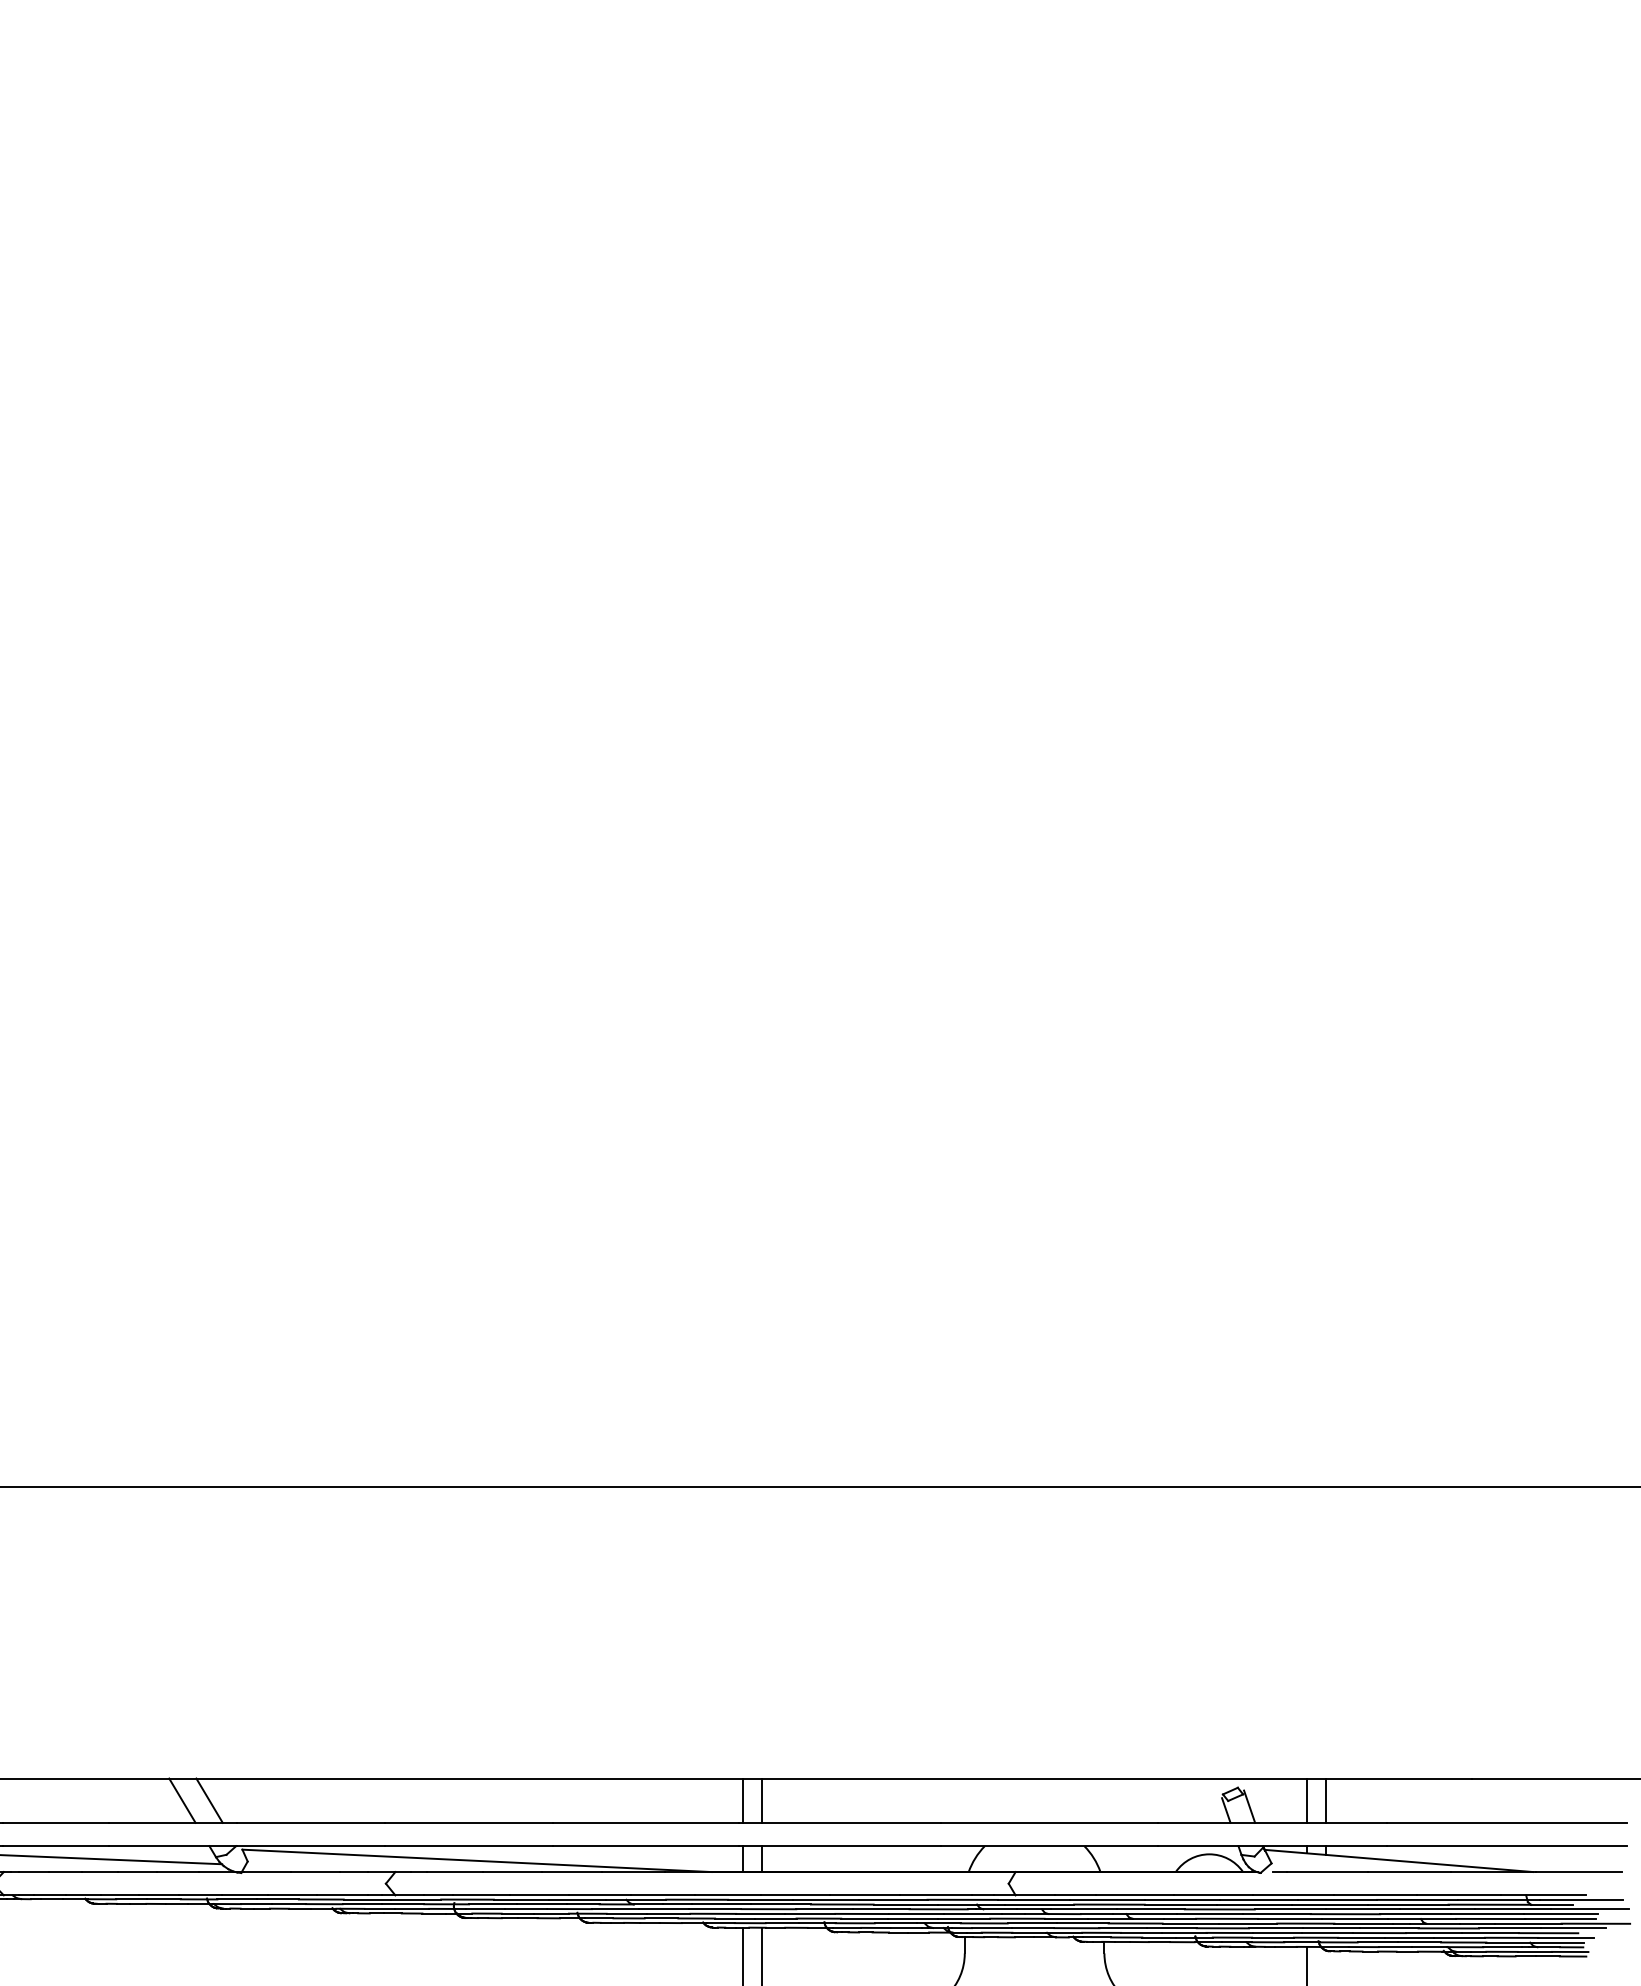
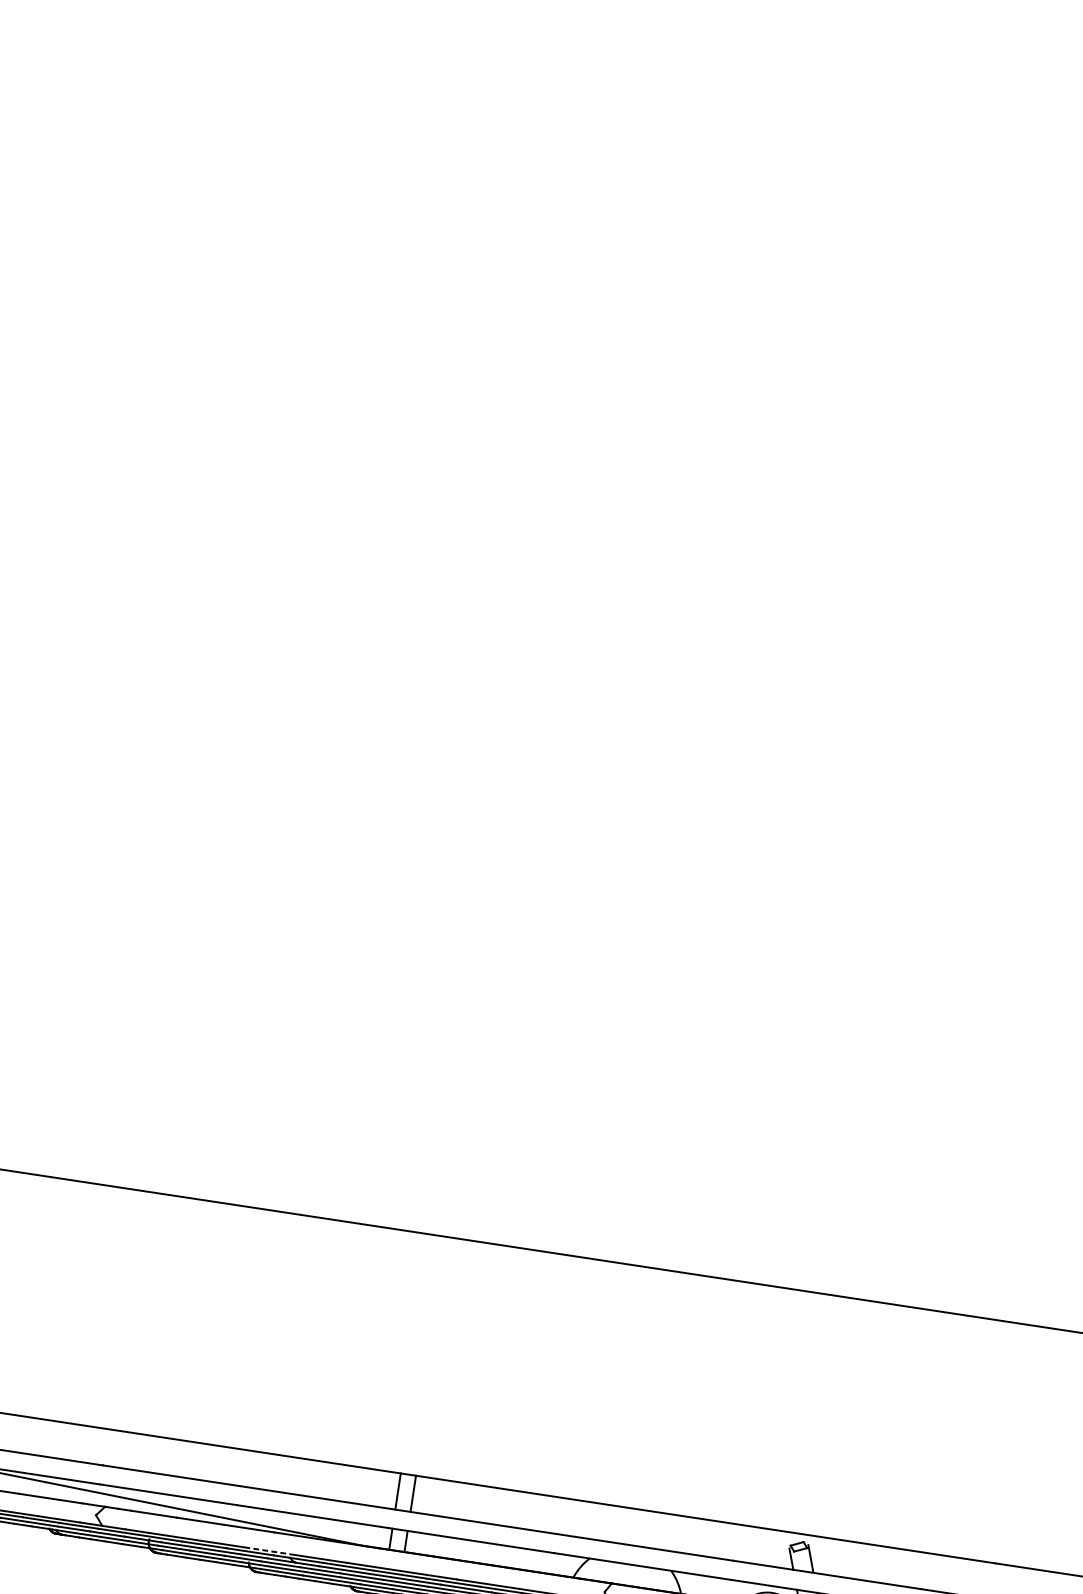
line: (1307, 1800) -> (858, 1561), removed
line: (1326, 1800) -> (874, 1563), removed
line: (600, 1895) -> (269, 1551), solid -> dashed

